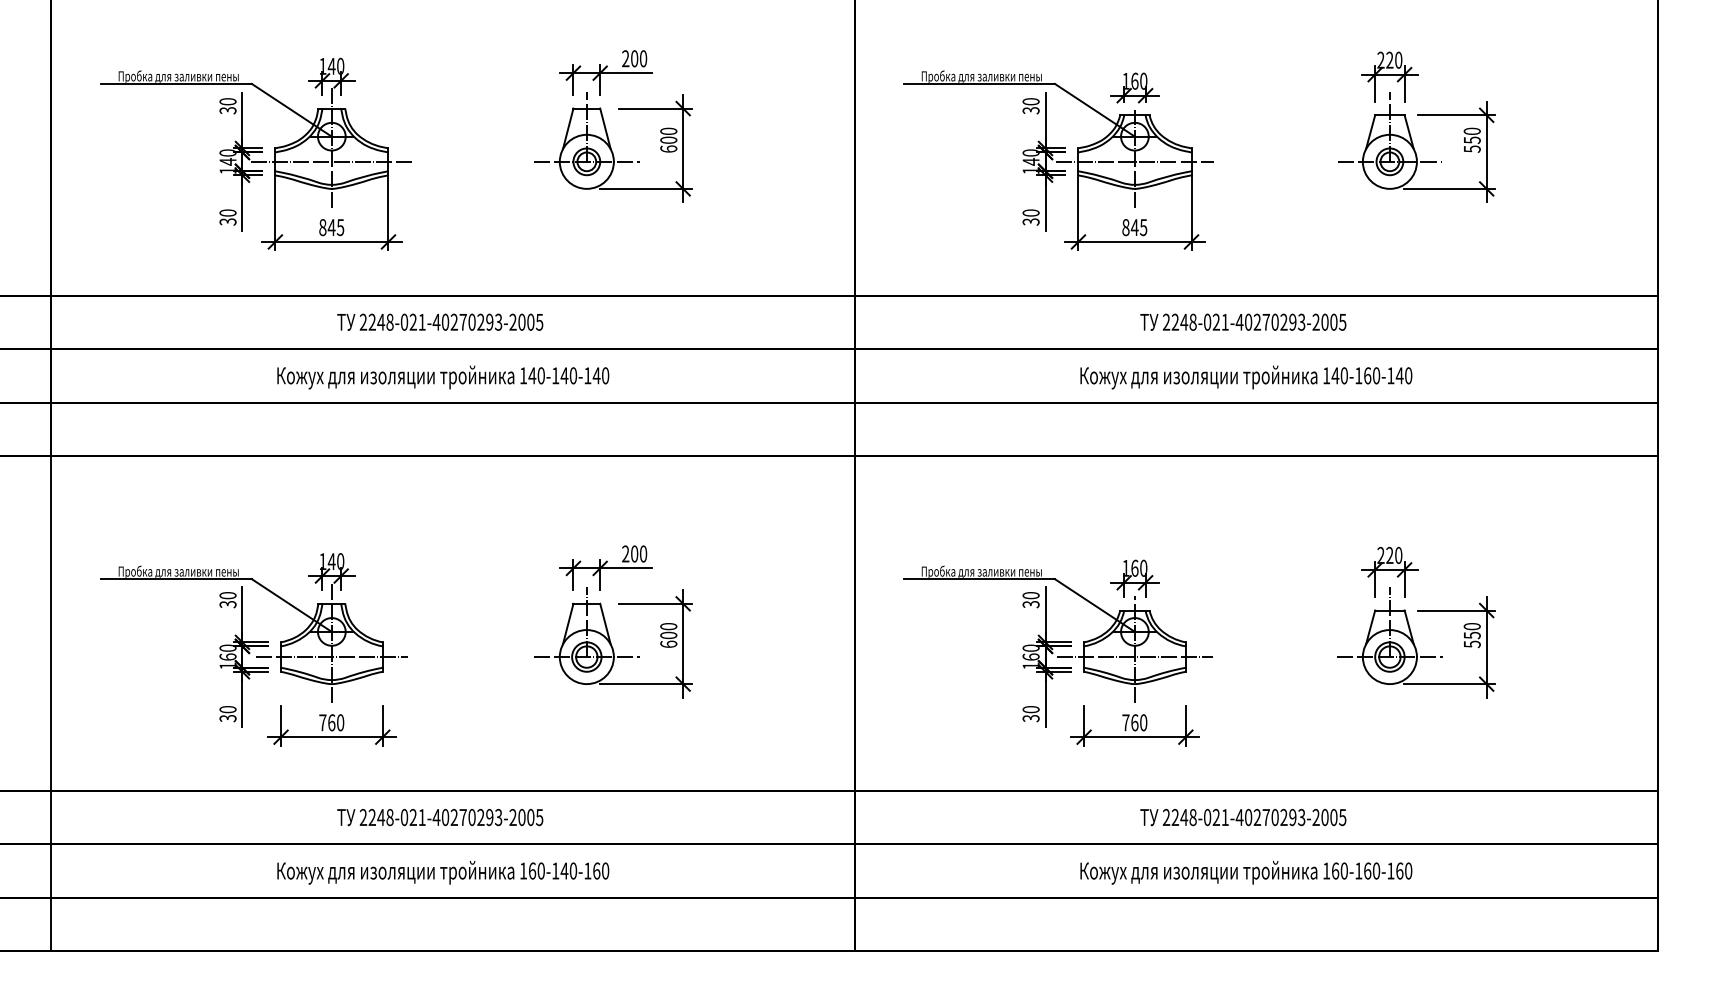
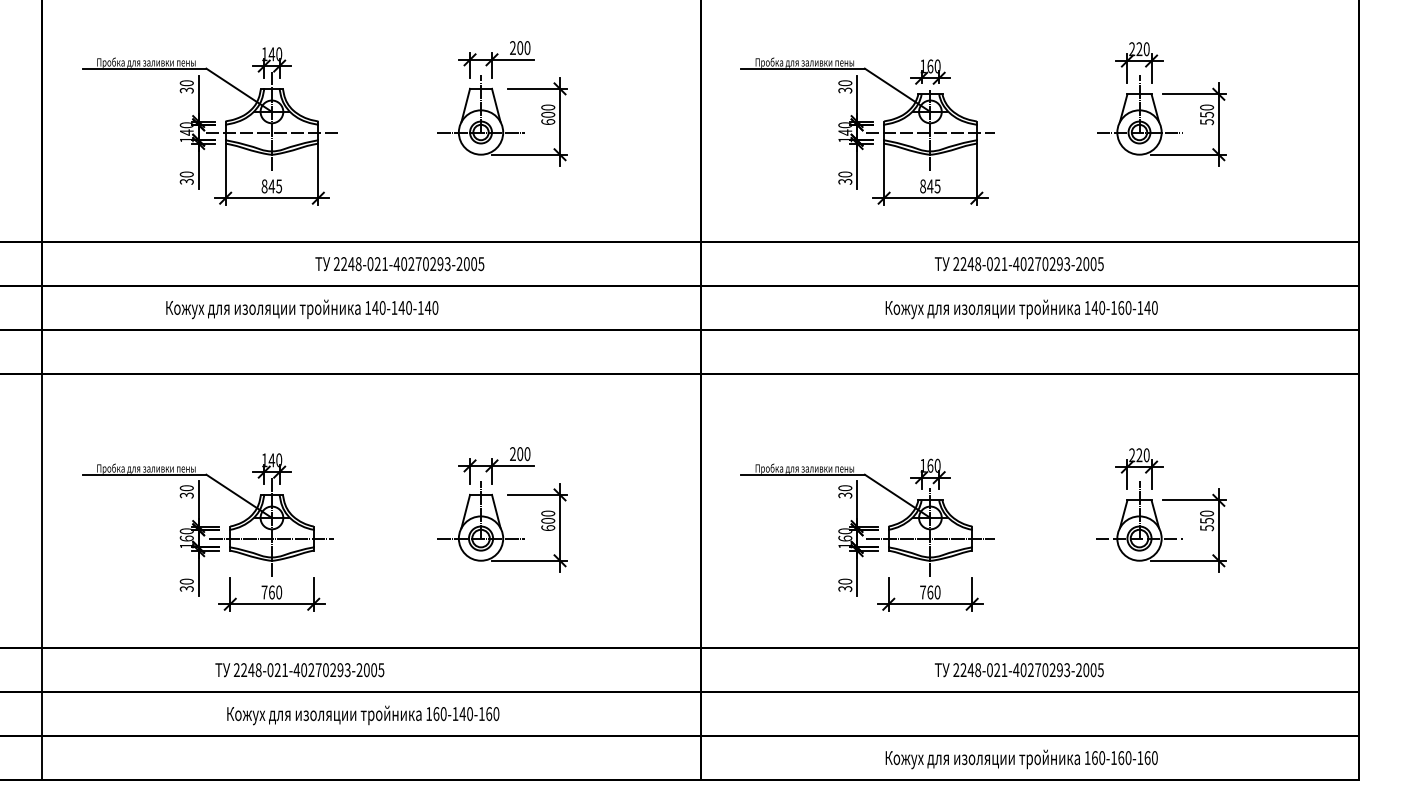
text: (439, 322) -> (399, 264), moved
text: (443, 377) -> (302, 309), moved
text: (439, 817) -> (299, 670), moved
text: (1245, 872) -> (1021, 759), moved

